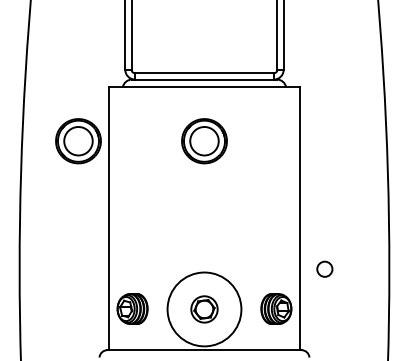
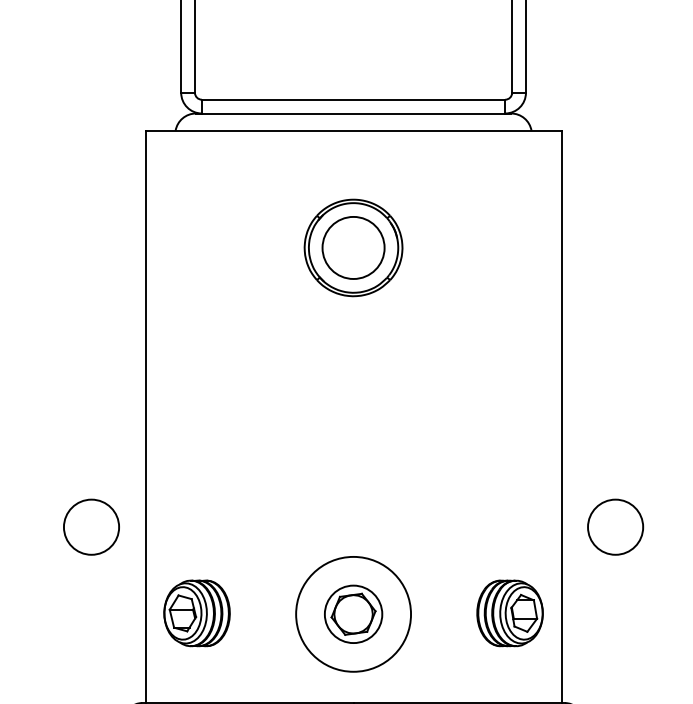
part: (78, 141) -> (79, 248), removed
circle: (83, 268) -> (90, 525), added
circle: (324, 268) -> (614, 525), size x1.67
circle: (204, 309) -> (353, 614), size x0.71

